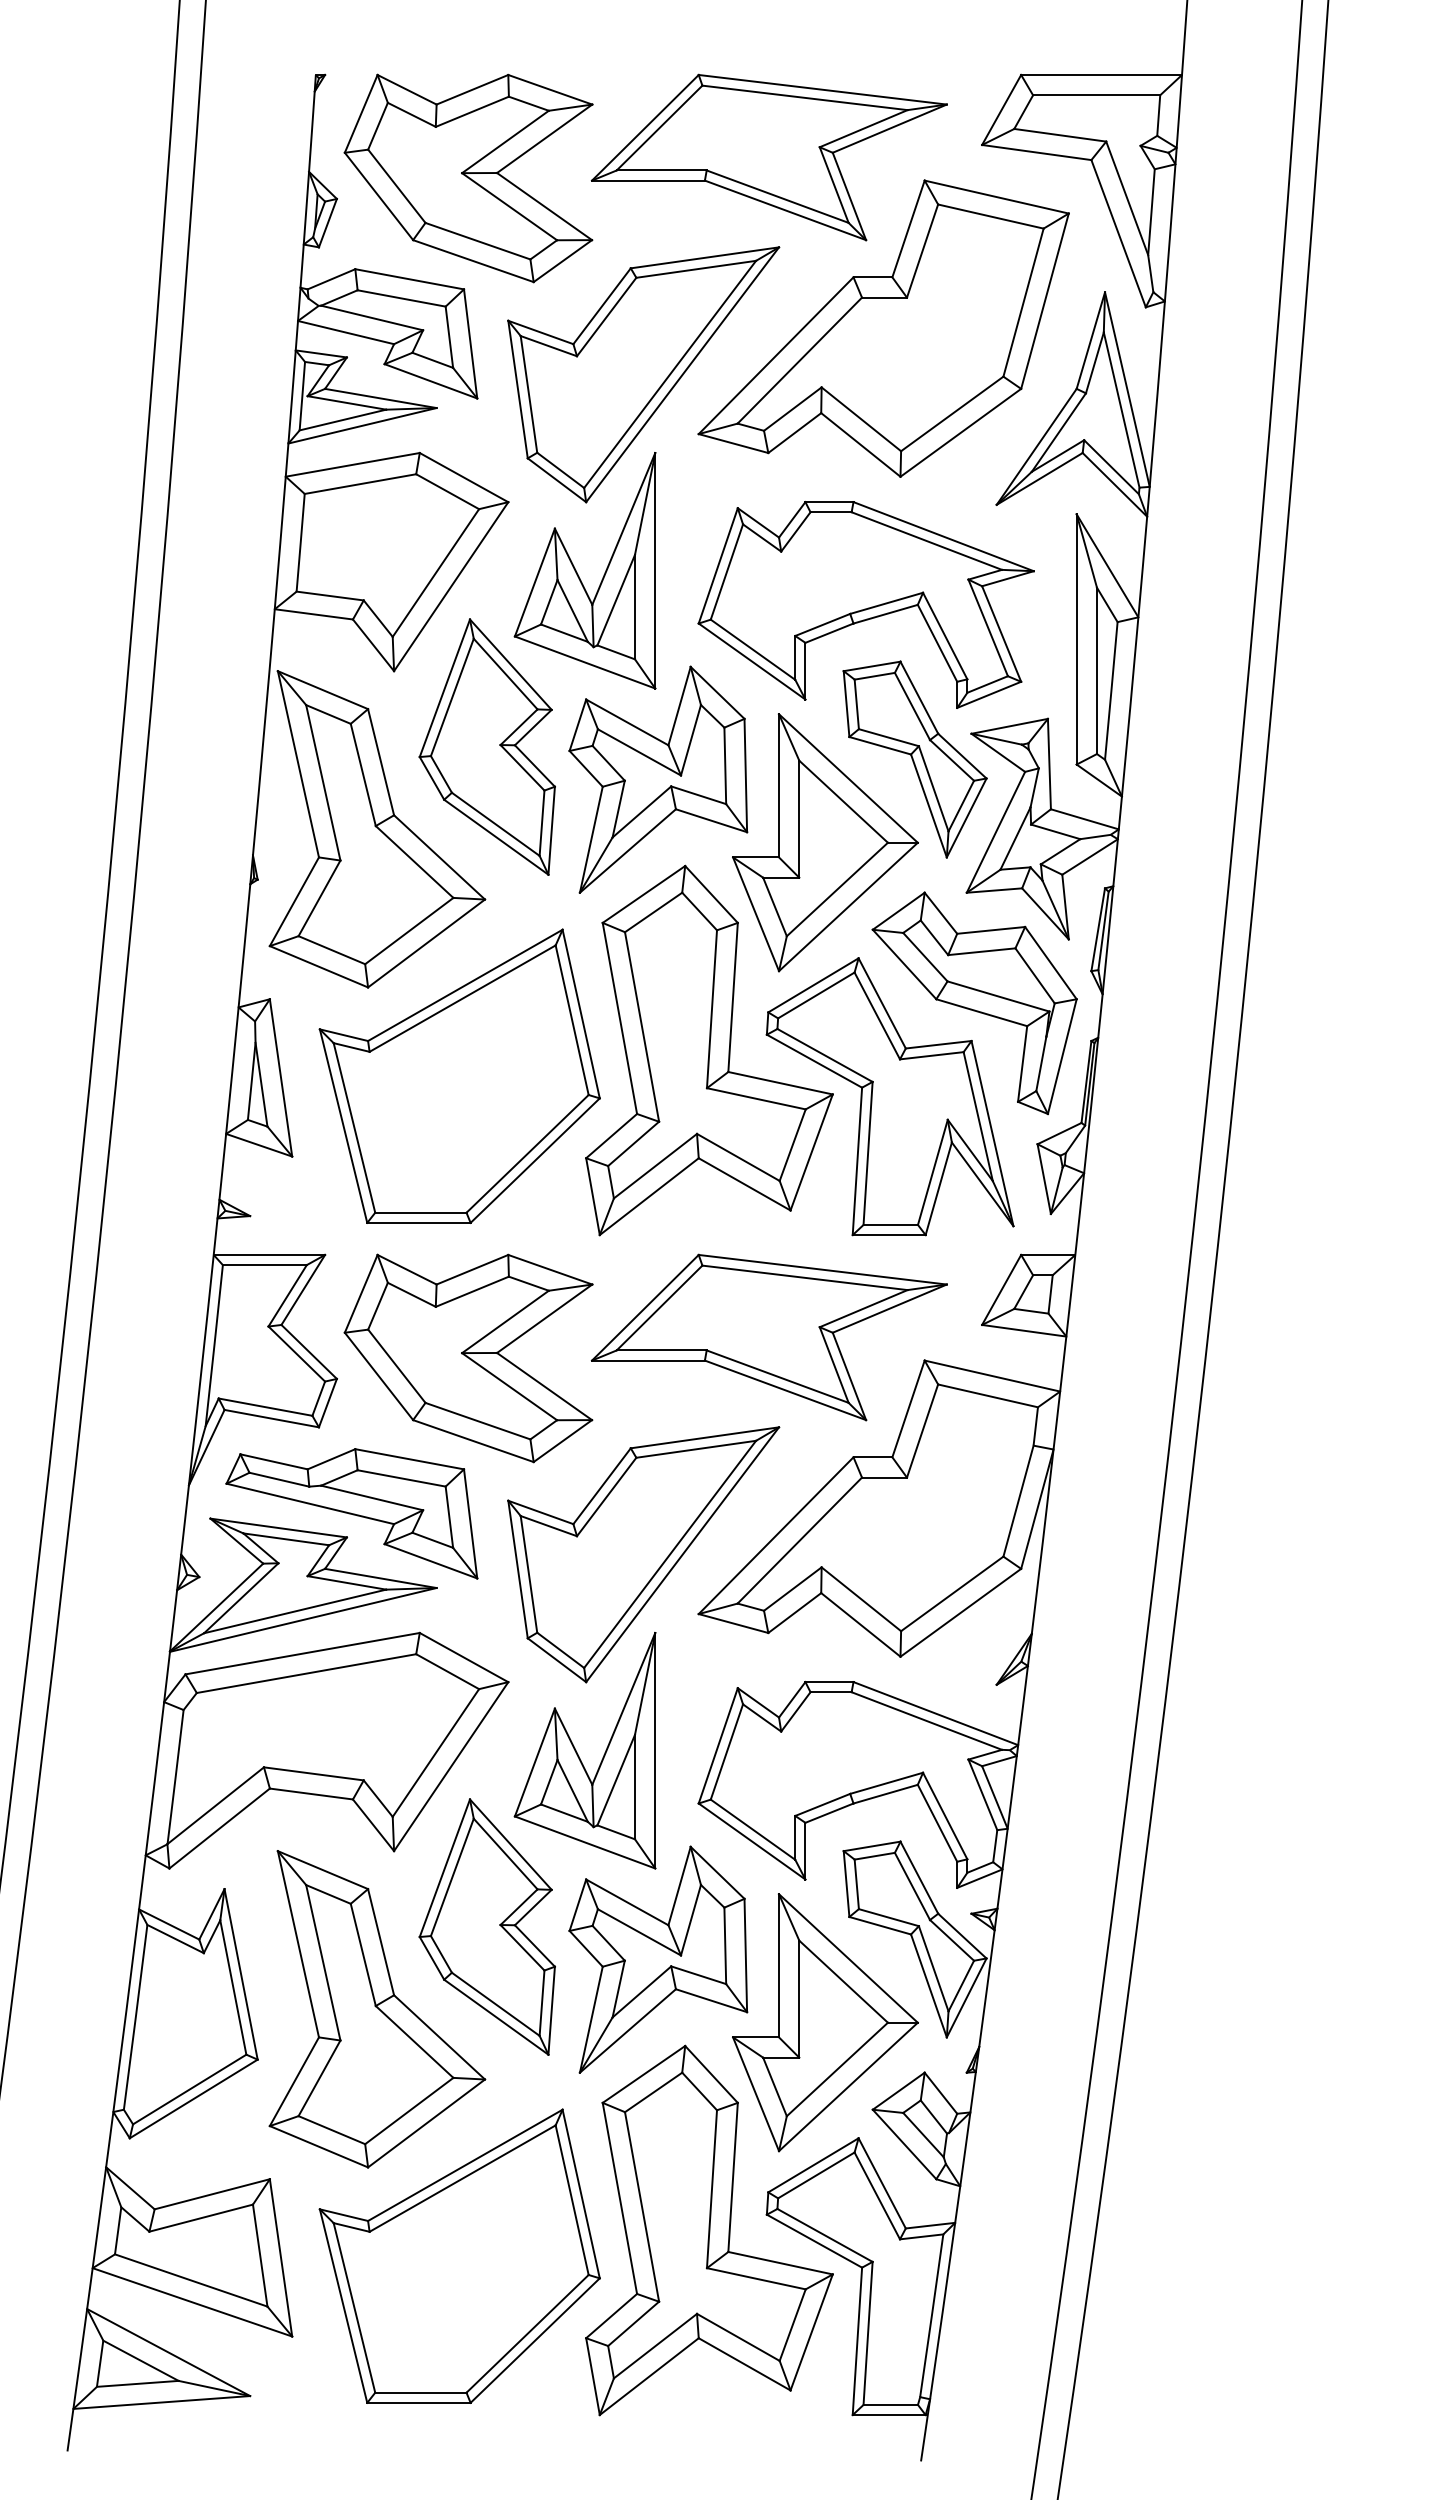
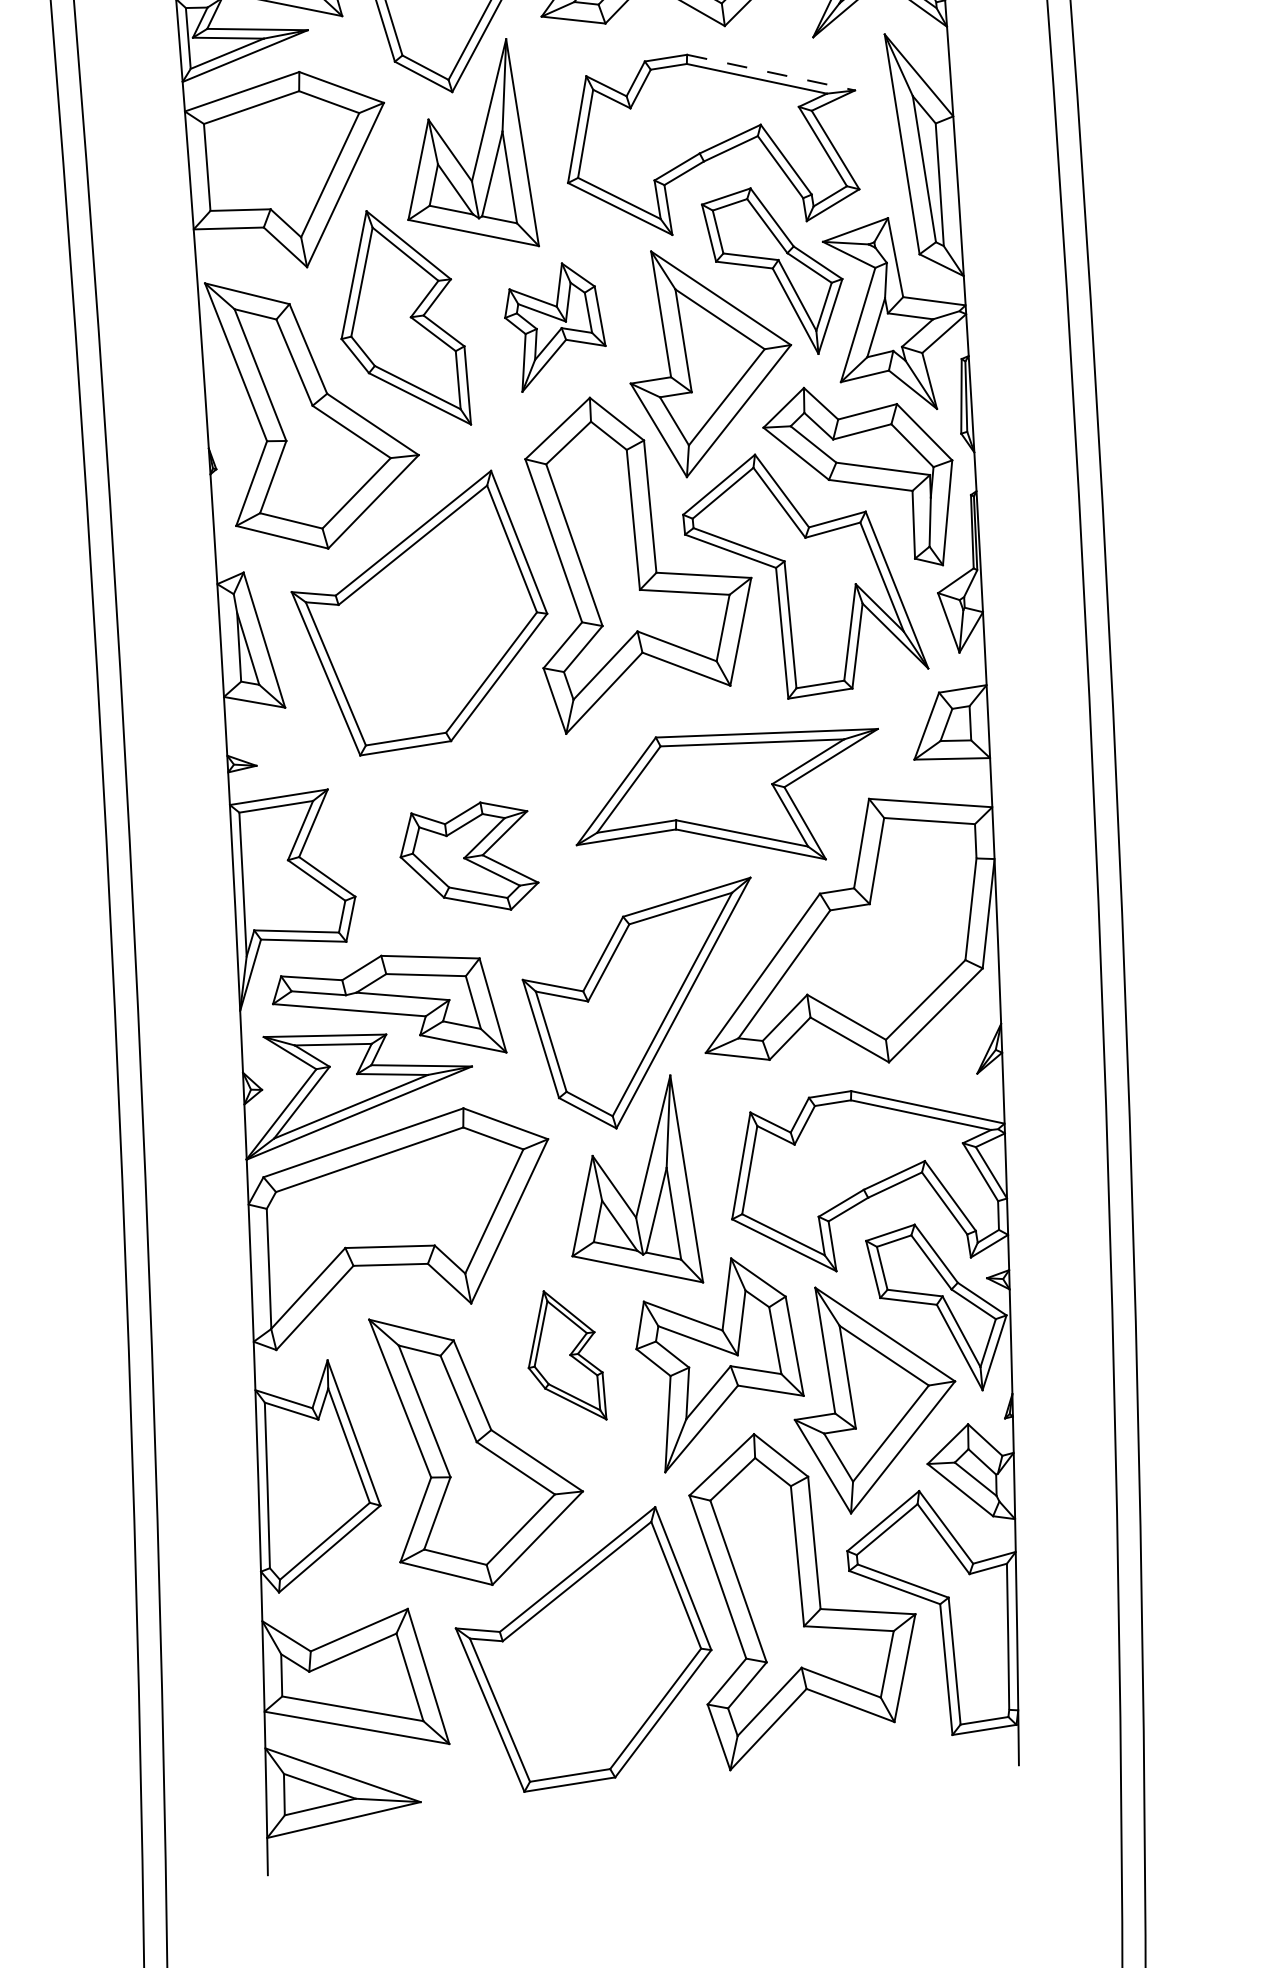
line: (943, 536) -> (770, 72), solid -> dashed
part: (658, 779) -> (554, 325), size x0.6
part: (468, 1358) -> (468, 860), size x0.6
part: (486, 1926) -> (562, 1356), size x0.6

